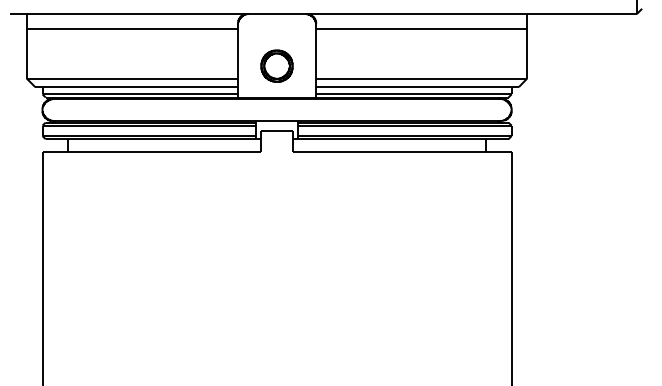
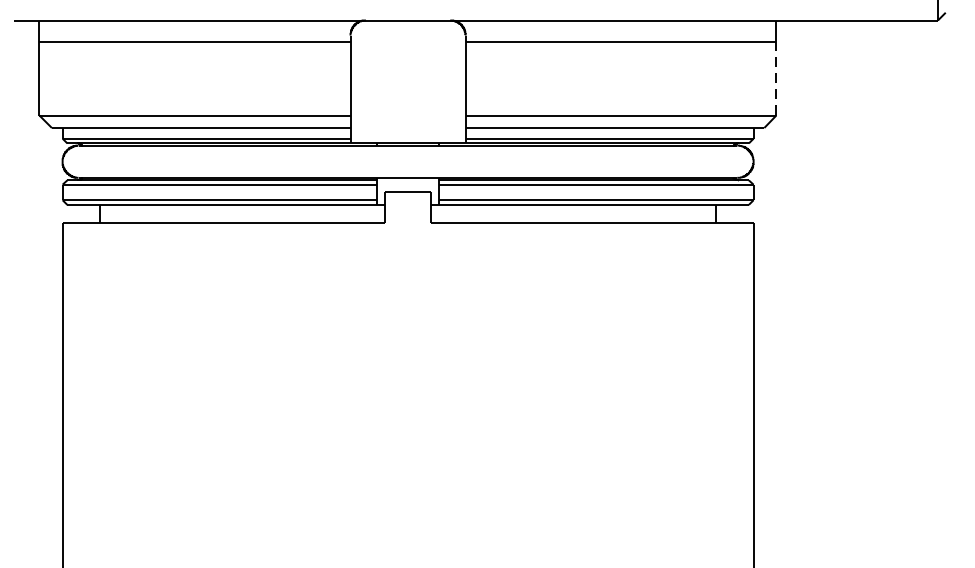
line: (527, 53) -> (776, 78), solid -> dashed
part: (276, 65) -> (407, 96), removed

